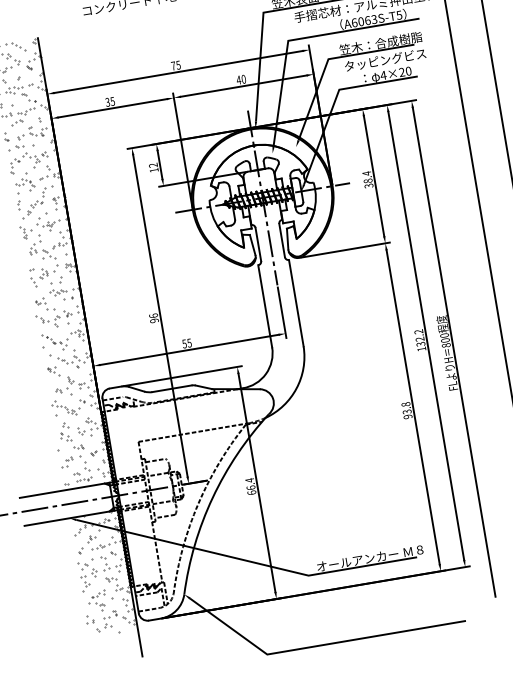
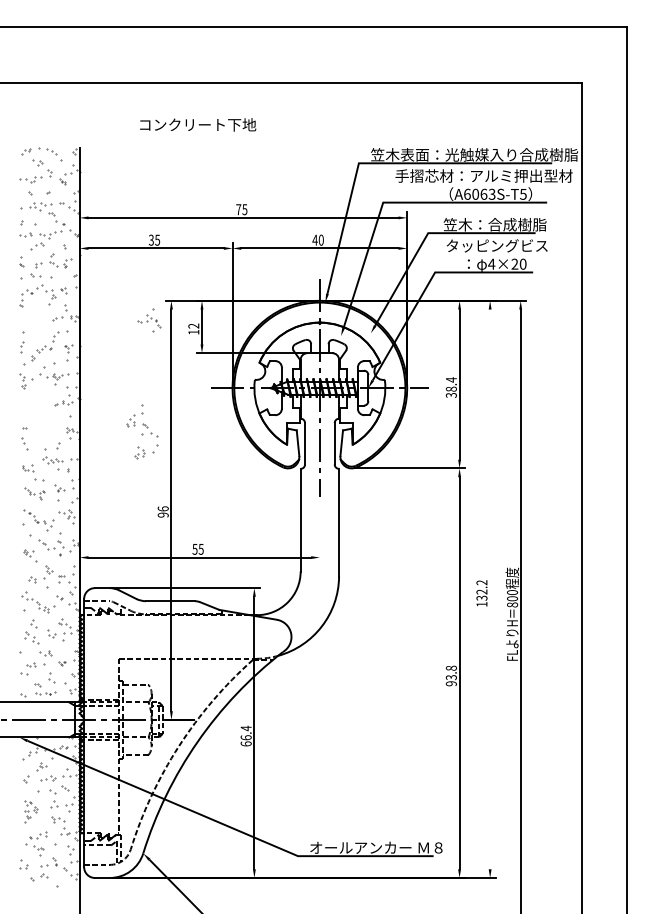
part: (25, 182) -> (149, 320), moved
part: (43, 255) -> (142, 431), moved
line: (281, 312) -> (319, 531), removed
part: (48, 320) -> (34, 493), size x0.7
line: (426, 336) -> (490, 589), removed
part: (88, 576) -> (30, 811), size x0.6

